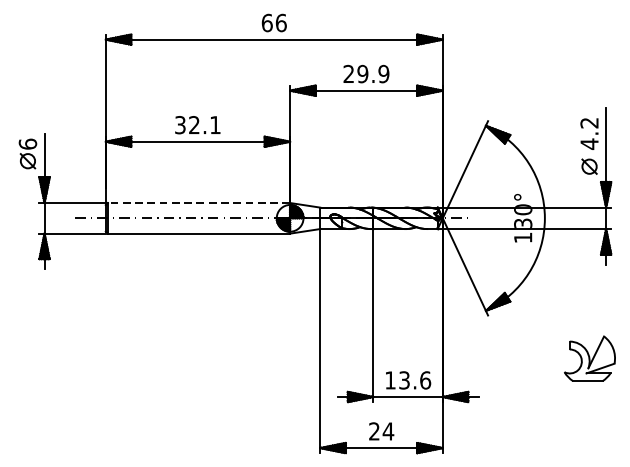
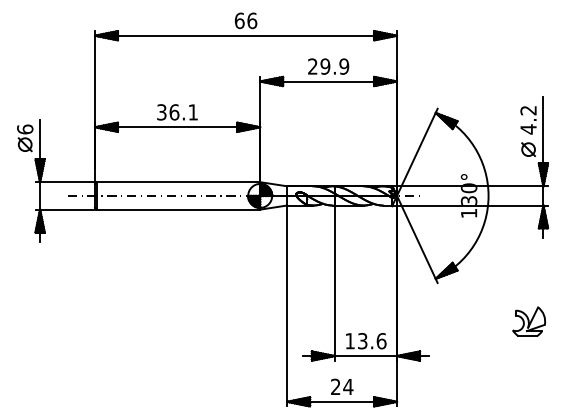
text: (194, 125) -> (174, 112), 32.1 -> 36.1
line: (198, 203) -> (178, 182), dashed -> solid
part: (590, 358) -> (529, 321), size x0.71

